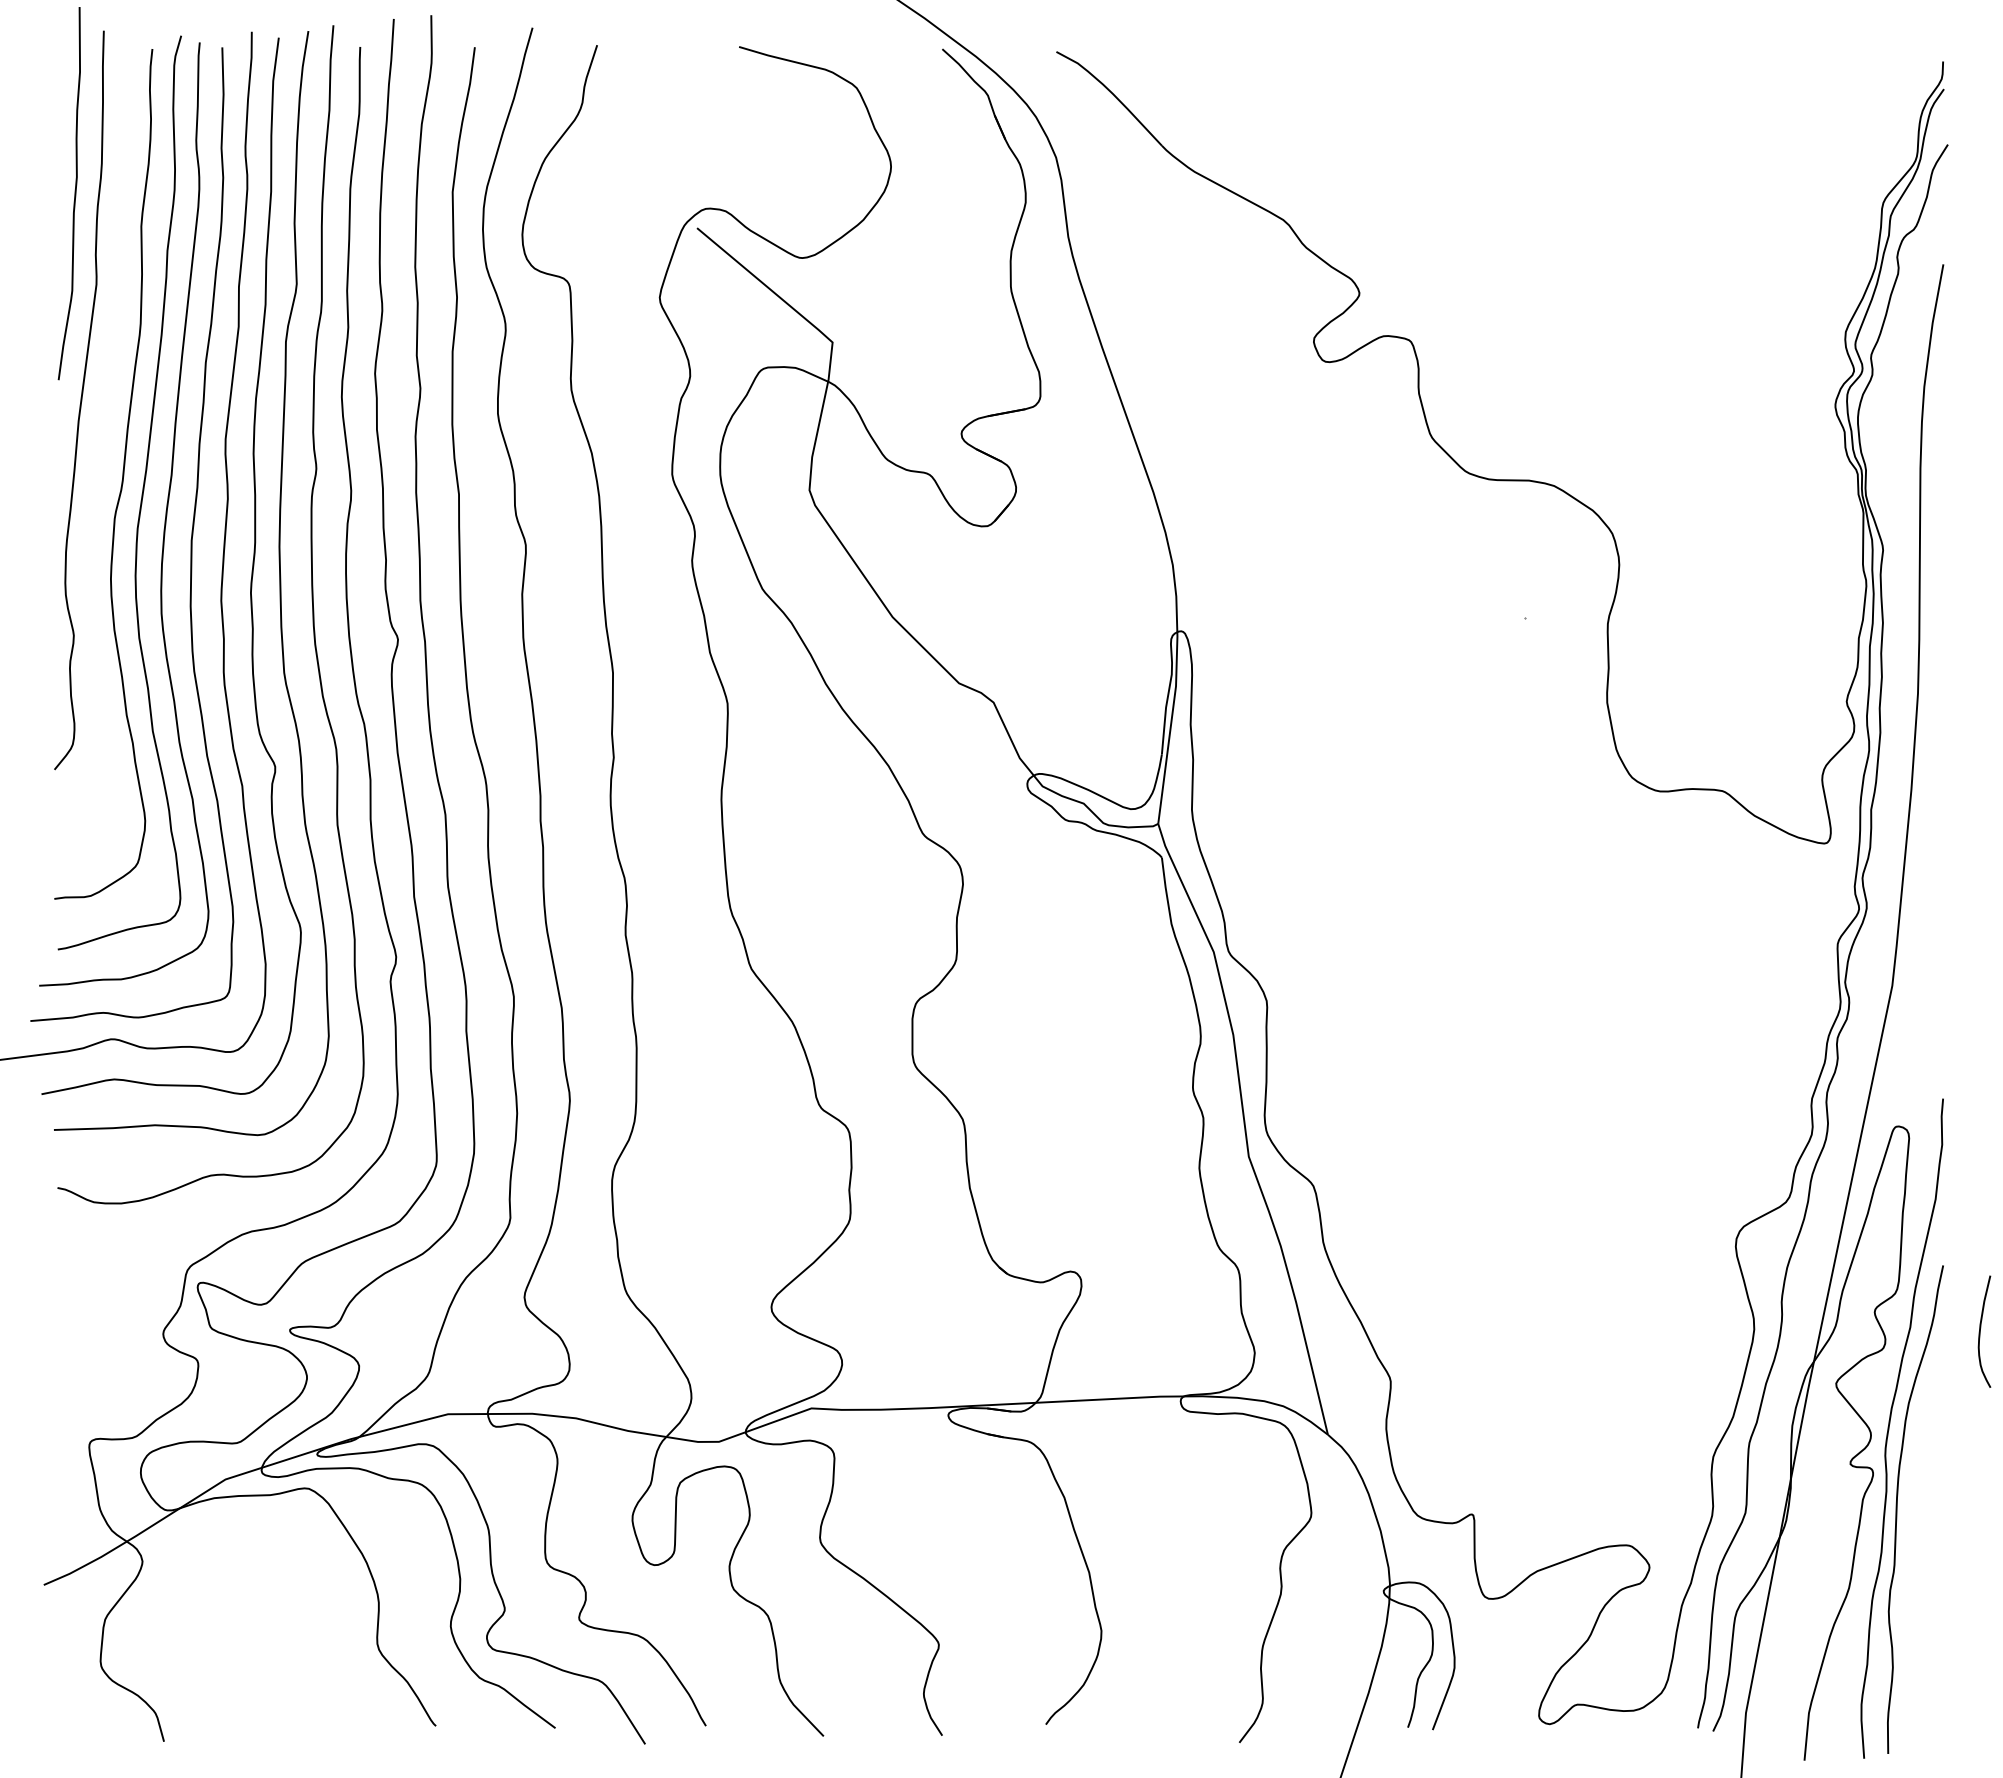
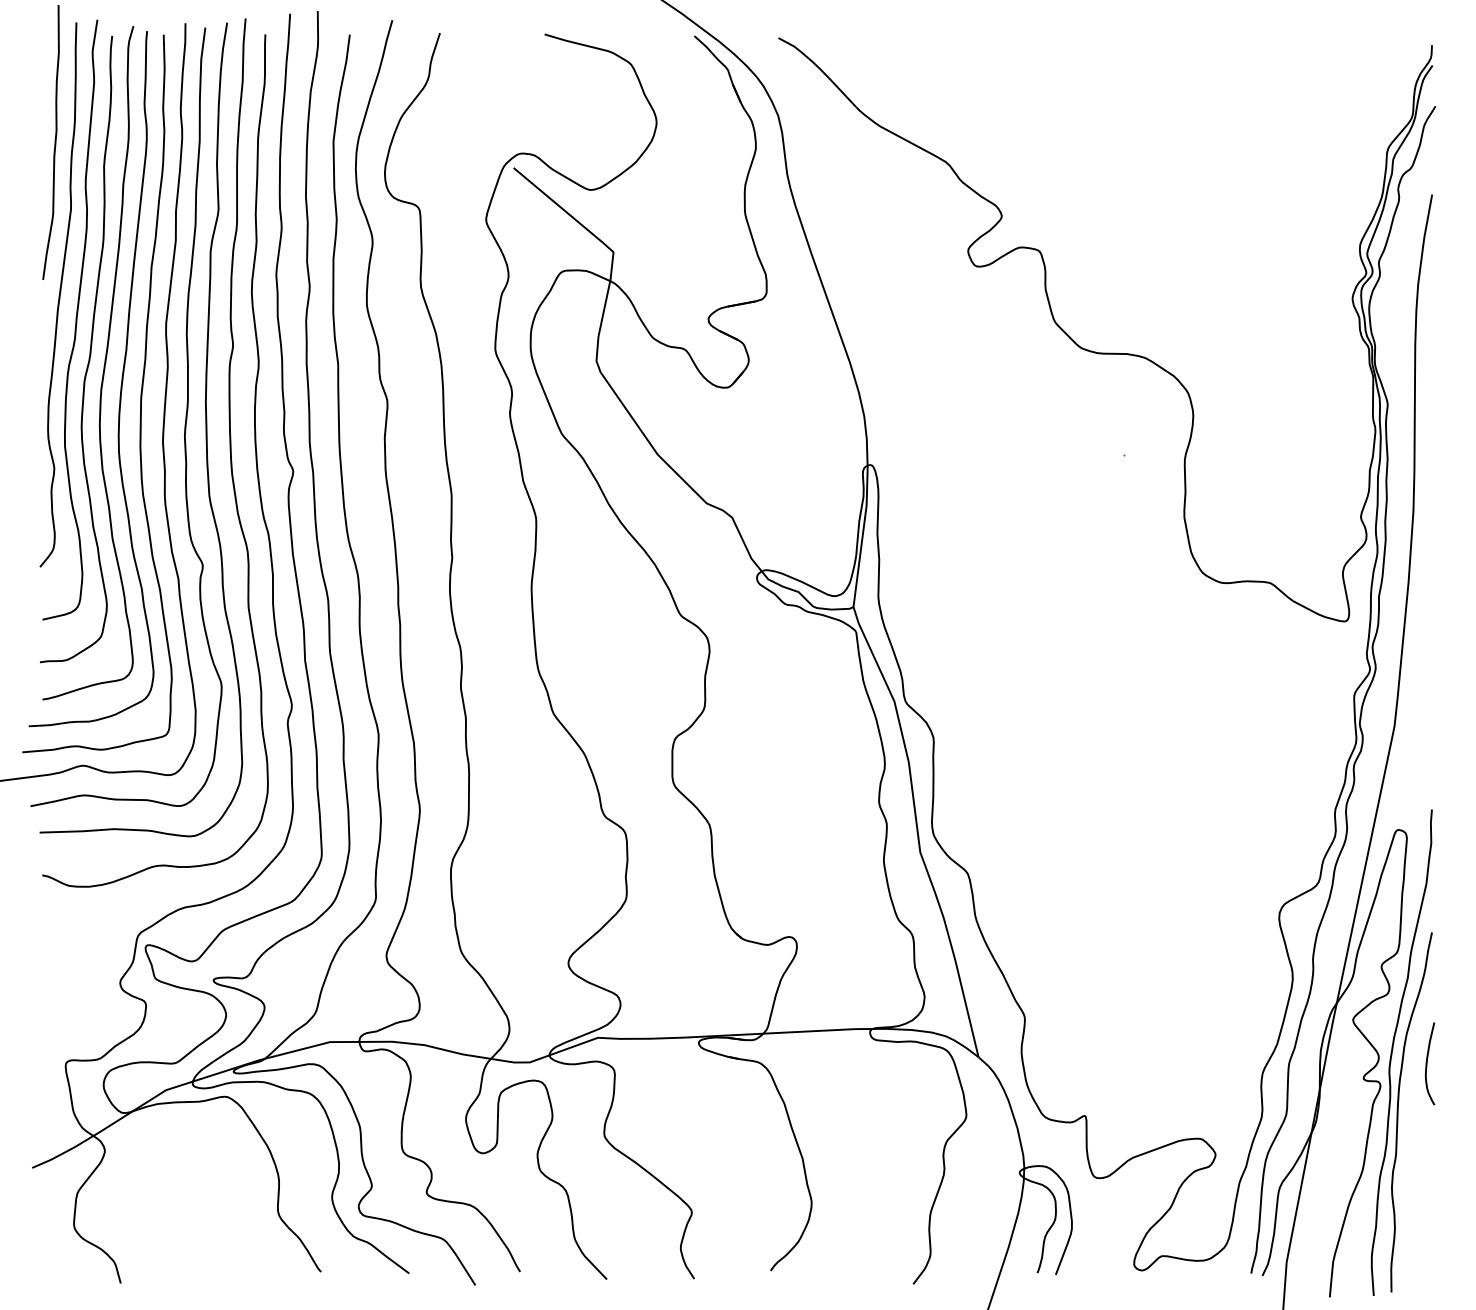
curve: (102, 436) -> (75, 321), added
curve: (1980, 1331) -> (1427, 1063), moved

